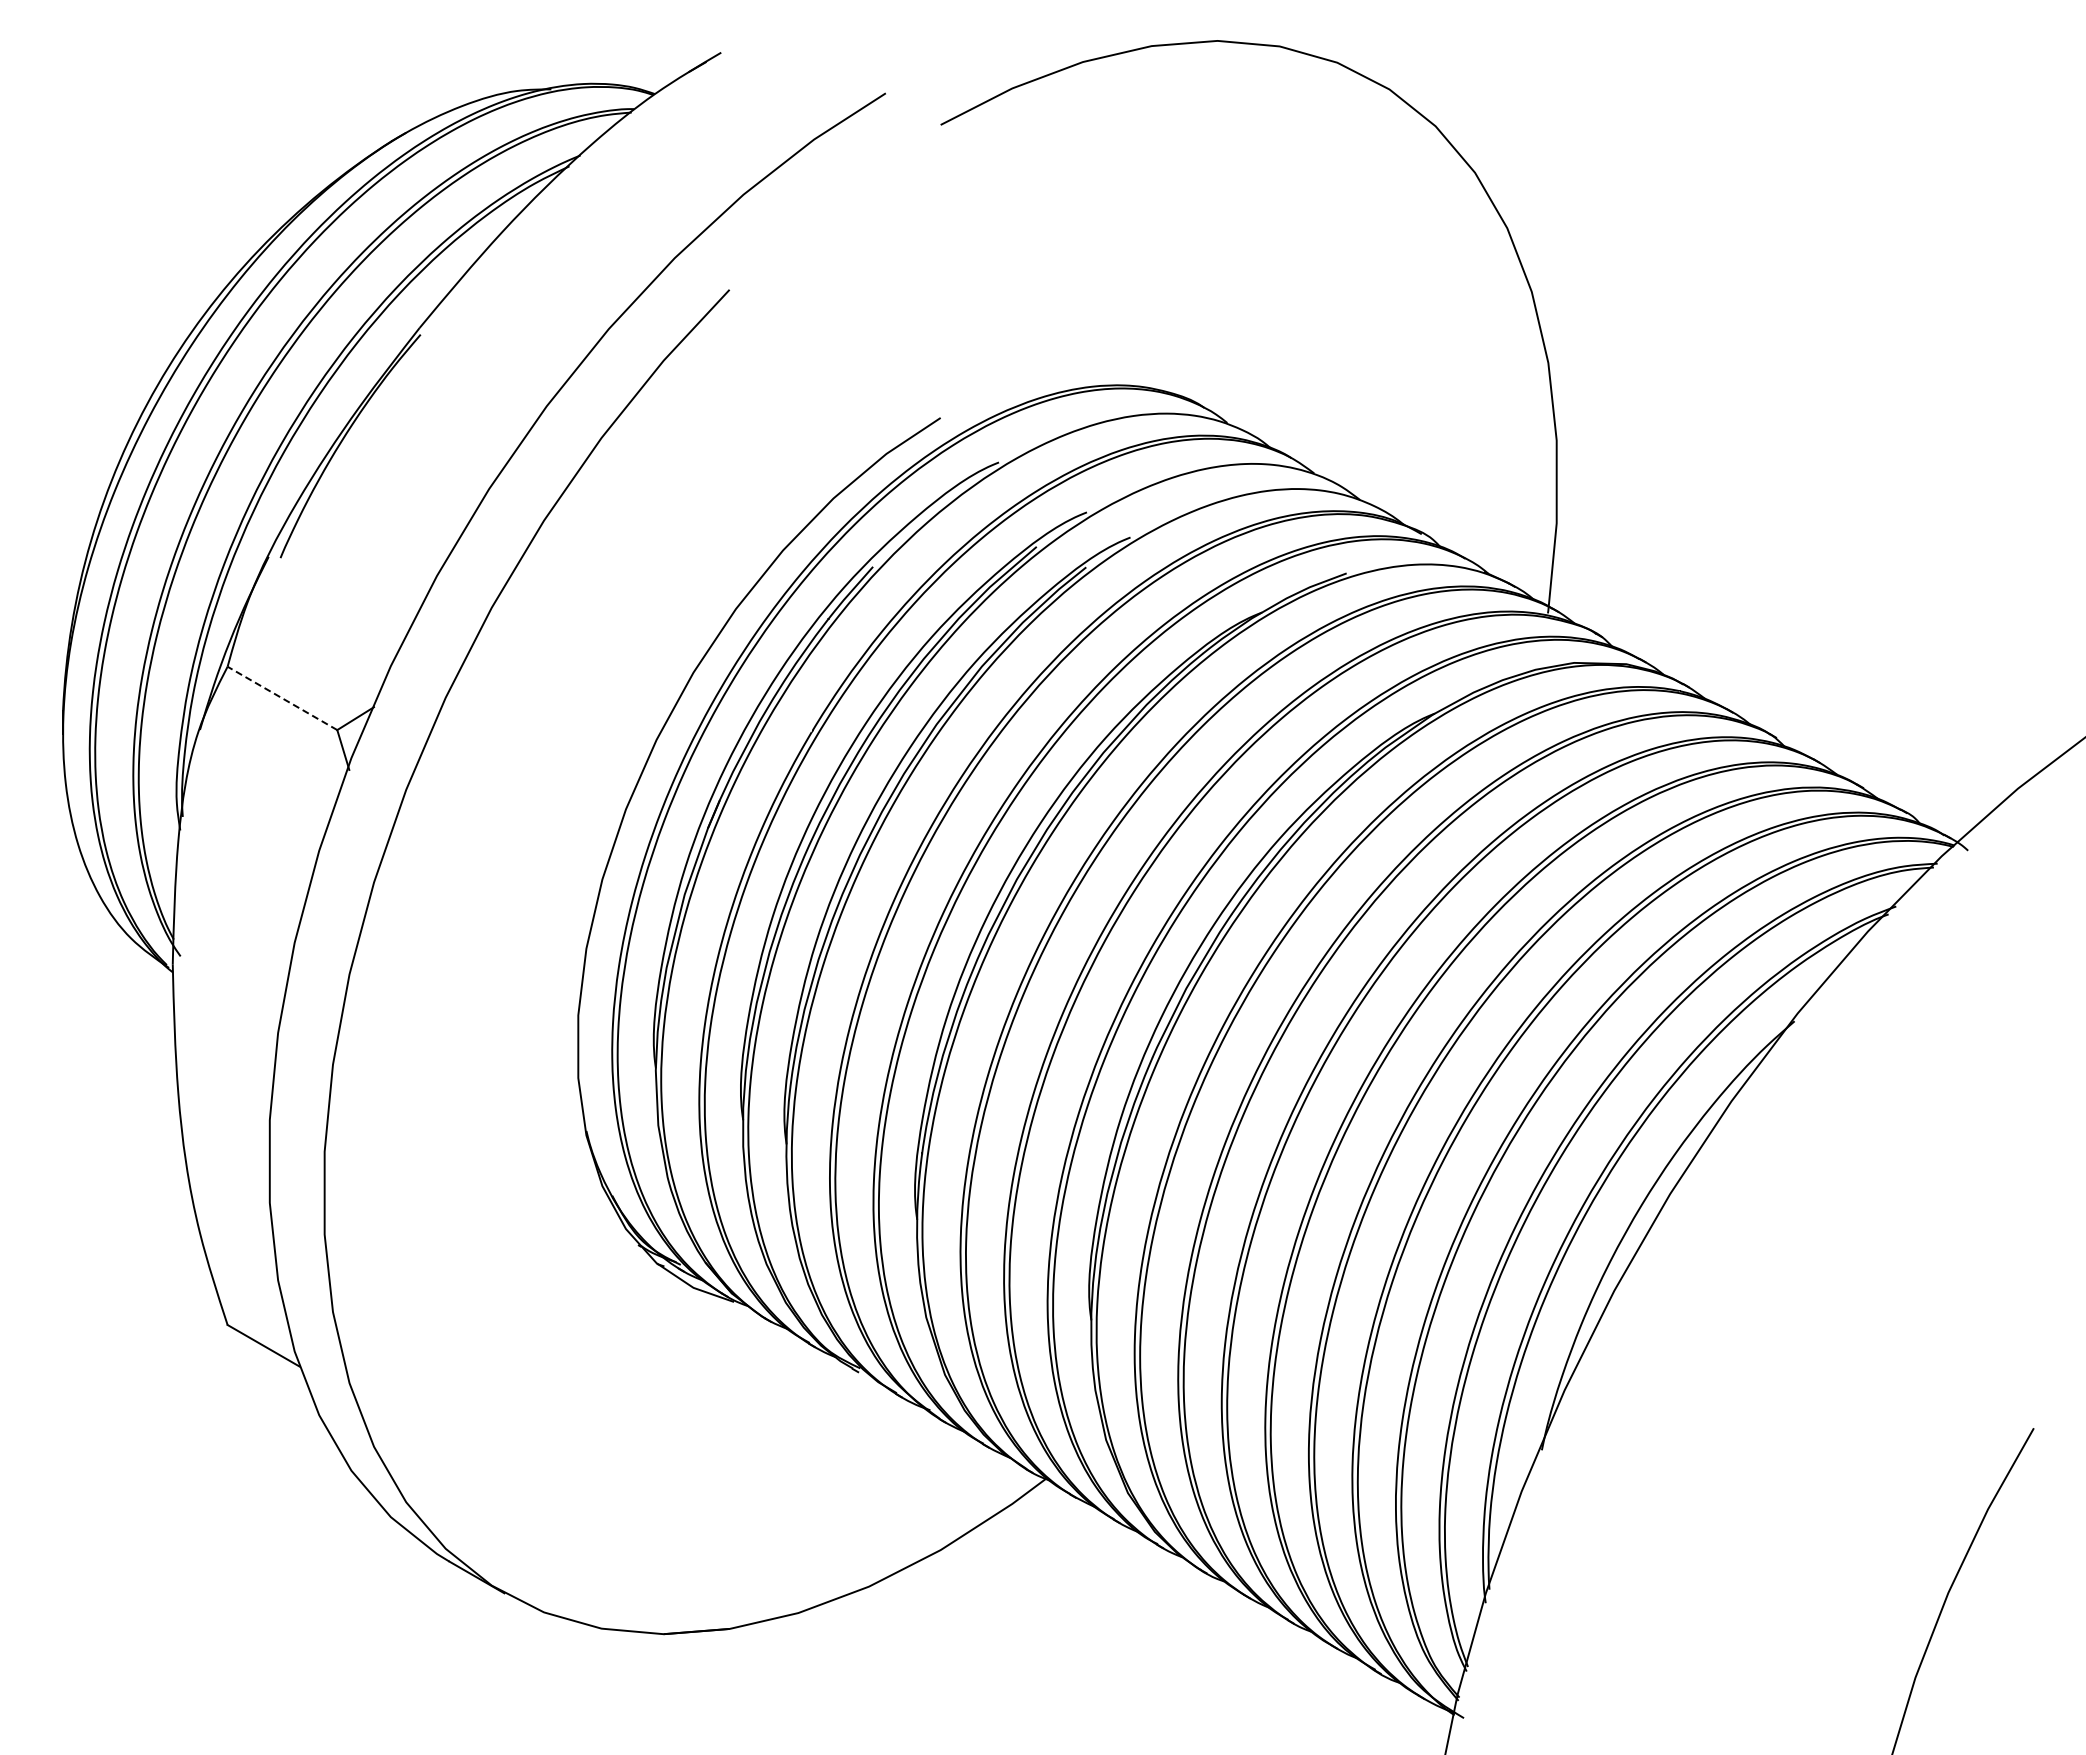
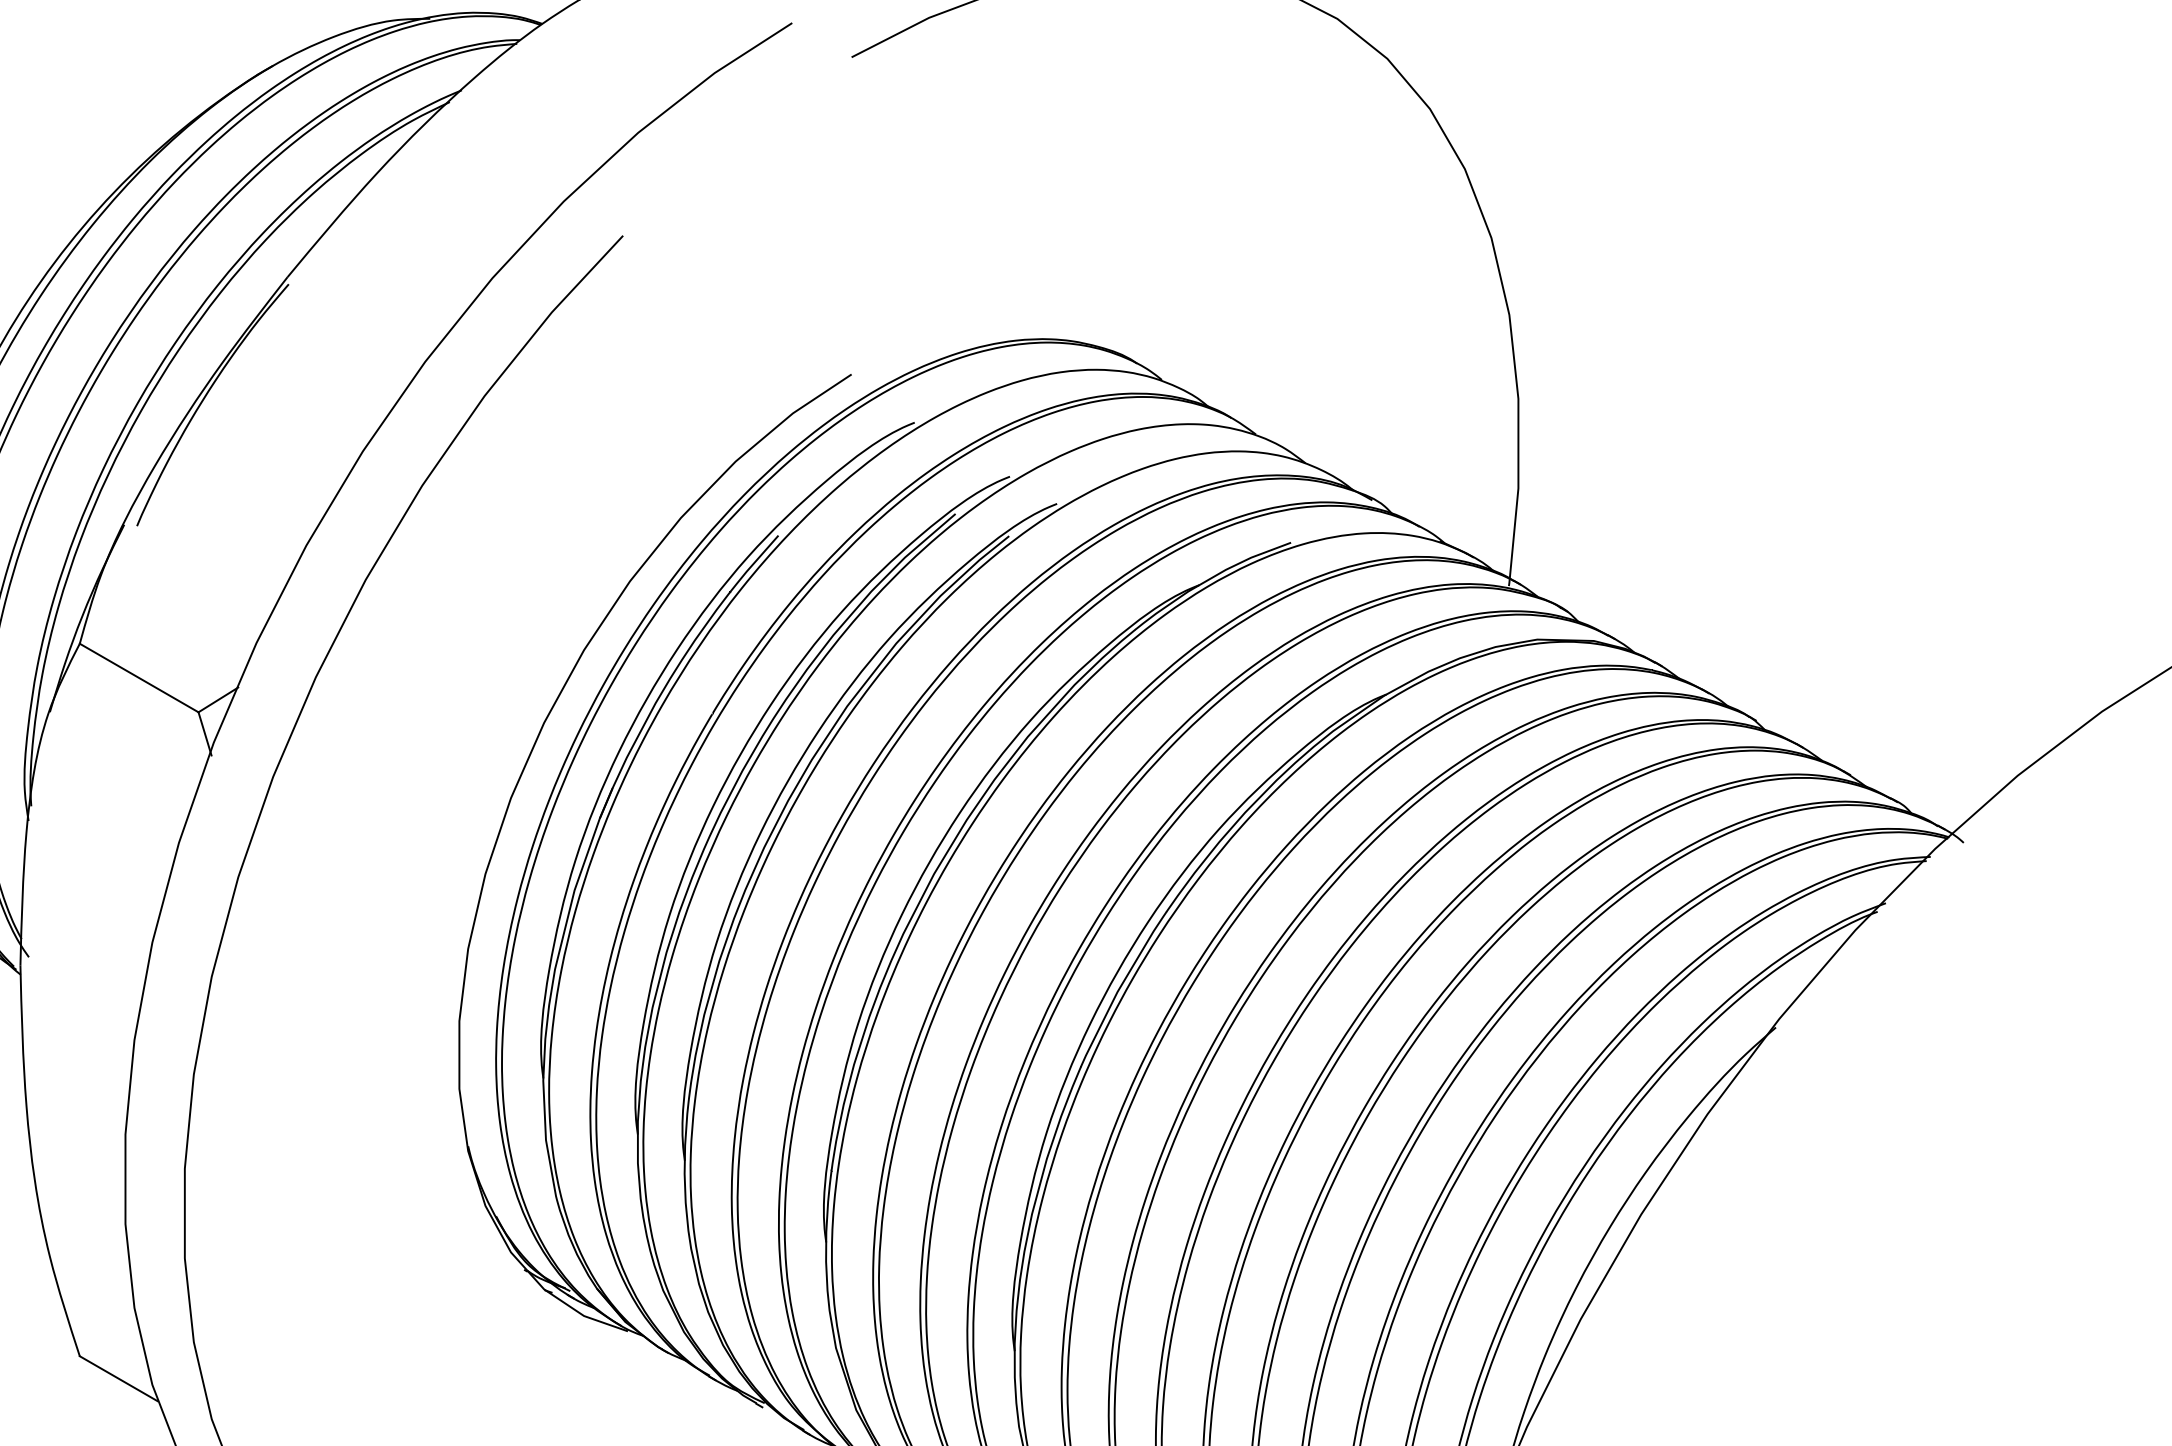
line: (282, 698) -> (139, 678), dashed -> solid

